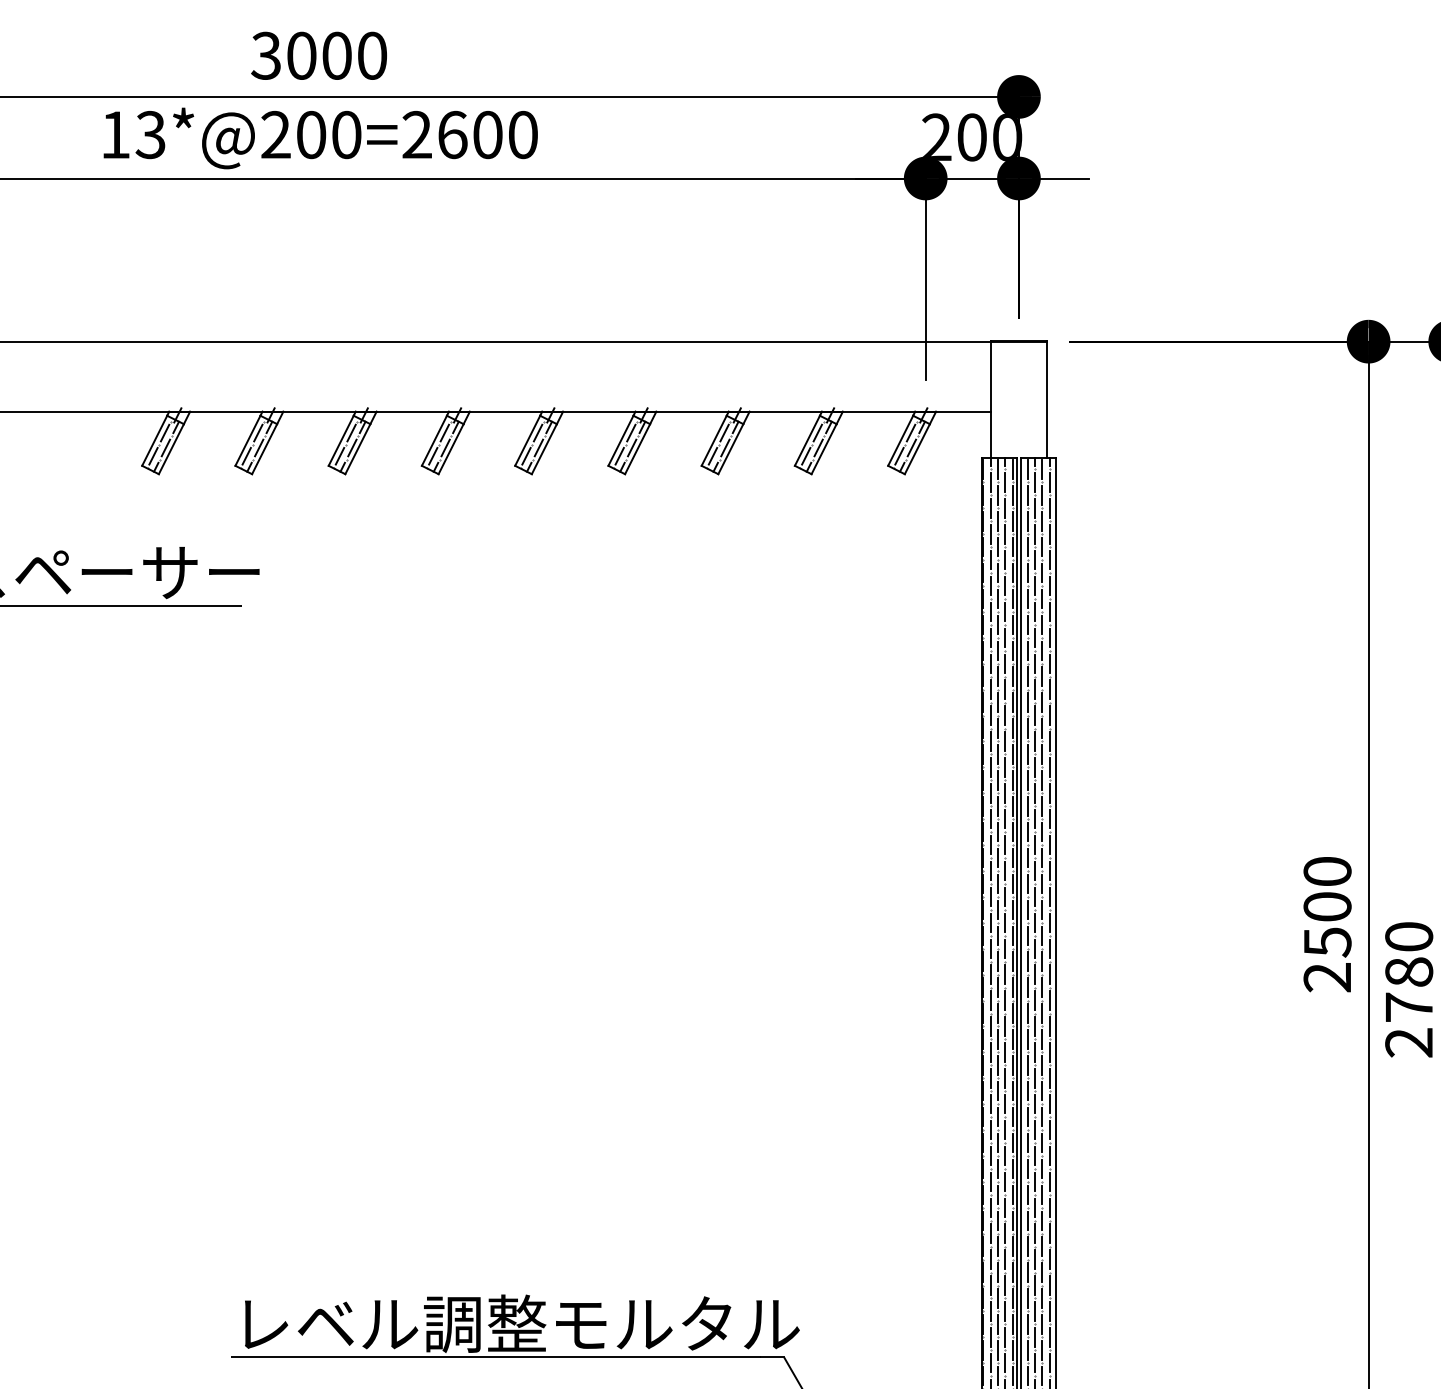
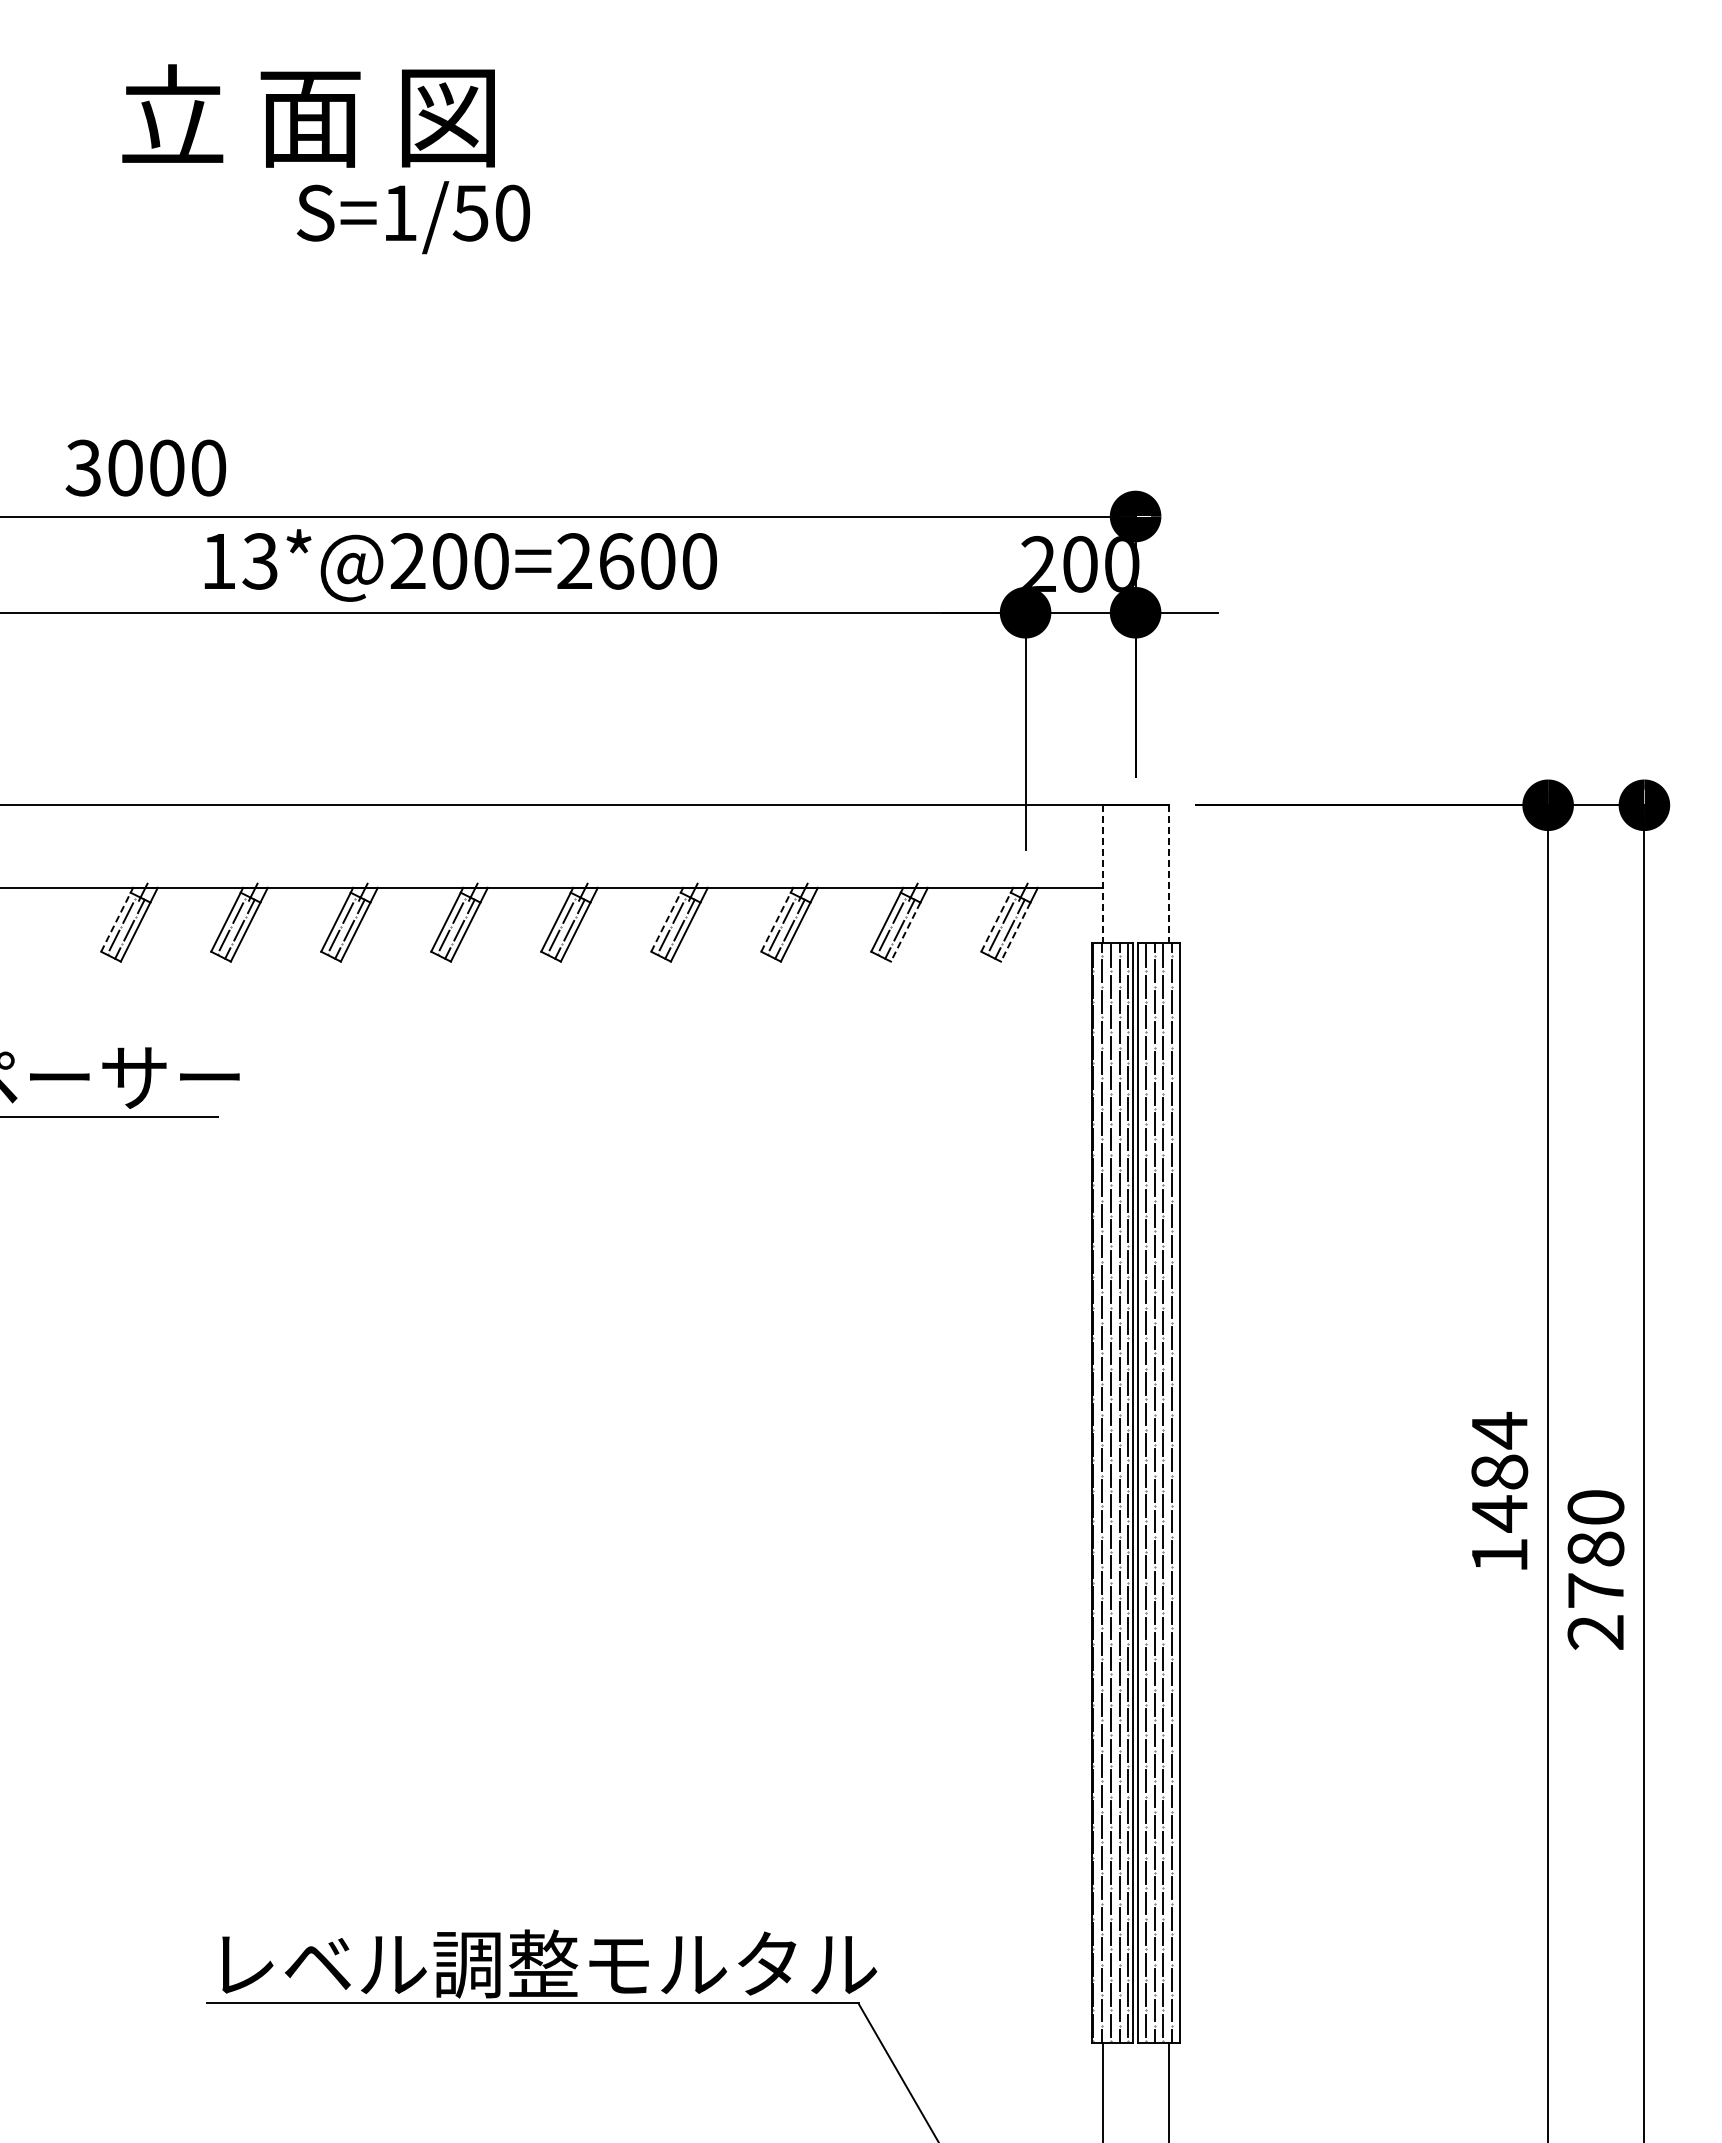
text: (318, 55) -> (145, 467), moved
text: (320, 138) -> (460, 565), moved
line: (990, 400) -> (1102, 874), solid -> dashed
line: (1046, 400) -> (1168, 874), solid -> dashed
line: (155, 440) -> (116, 921), solid -> dashed
line: (621, 440) -> (666, 921), solid -> dashed
line: (714, 440) -> (776, 921), solid -> dashed
line: (901, 440) -> (996, 921), solid -> dashed
line: (823, 449) -> (905, 932), solid -> dashed
line: (917, 449) -> (1015, 932), solid -> dashed
text: (1327, 923) -> (1499, 1491), 2500 -> 1484

